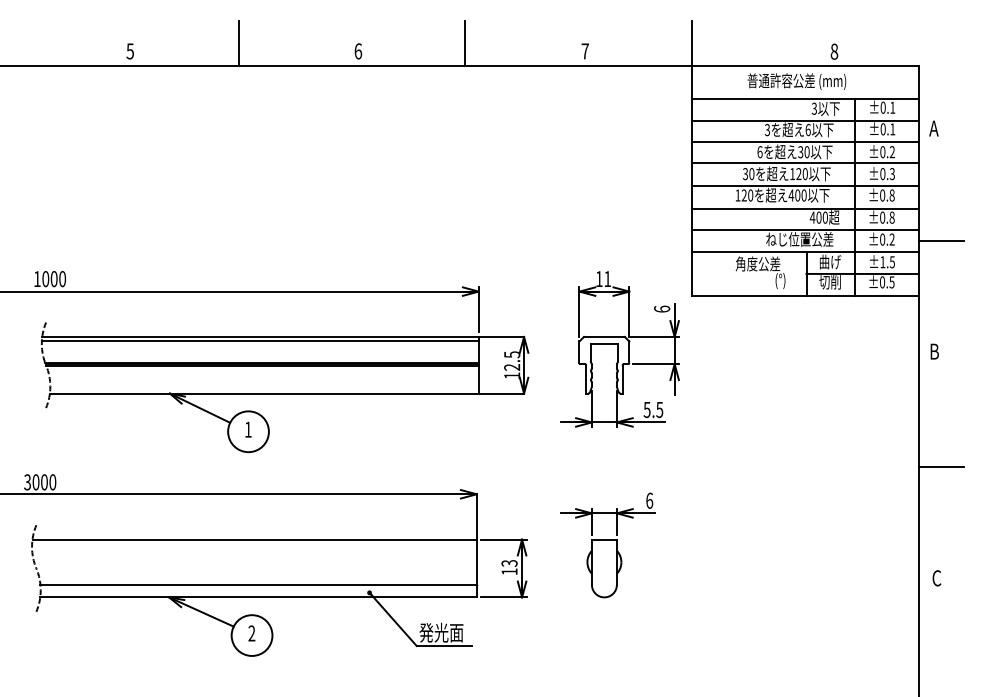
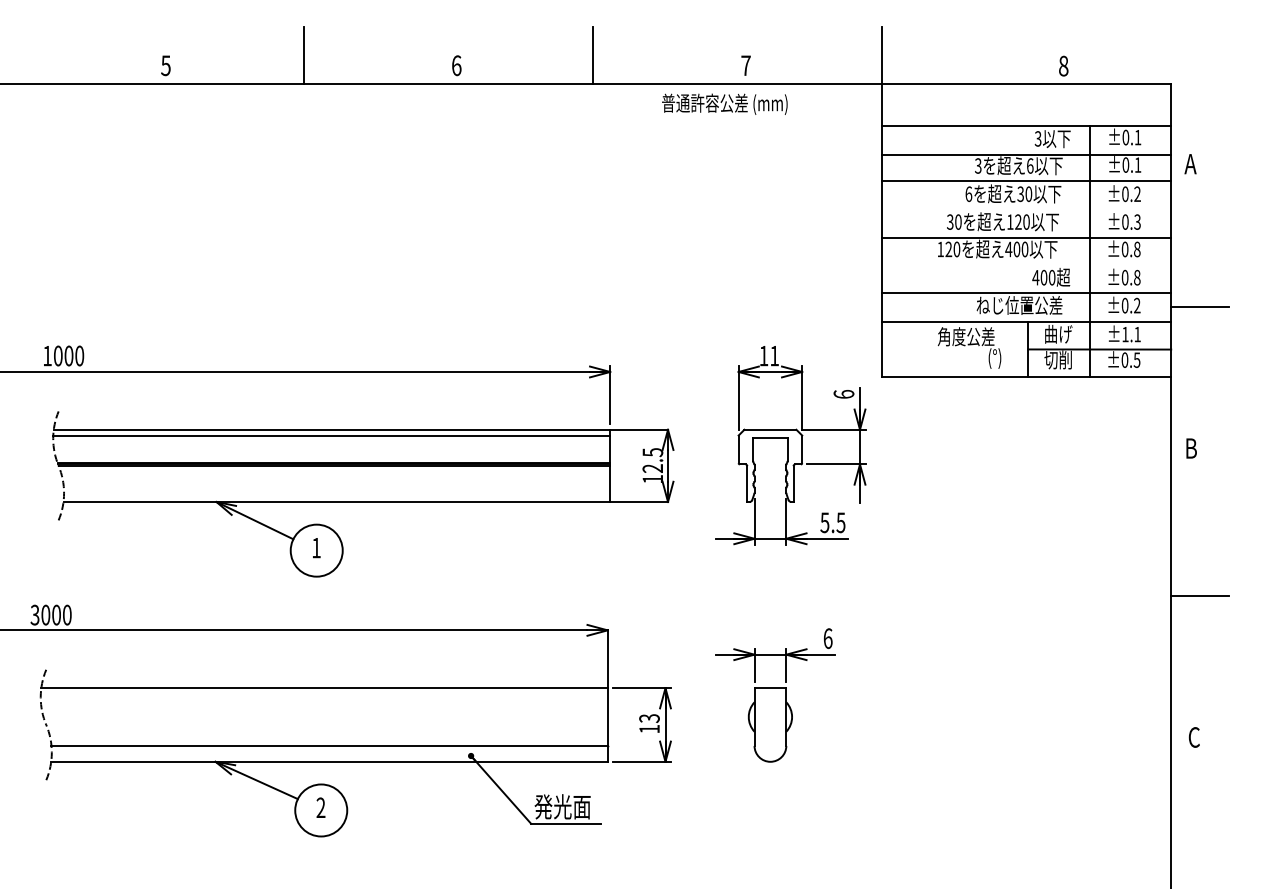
text: (796, 81) -> (724, 103), moved
line: (805, 162) -> (1026, 207), removed
line: (805, 208) -> (1026, 266), removed
text: (892, 262) -> (1137, 334), ±1.5 -> ±1.1

